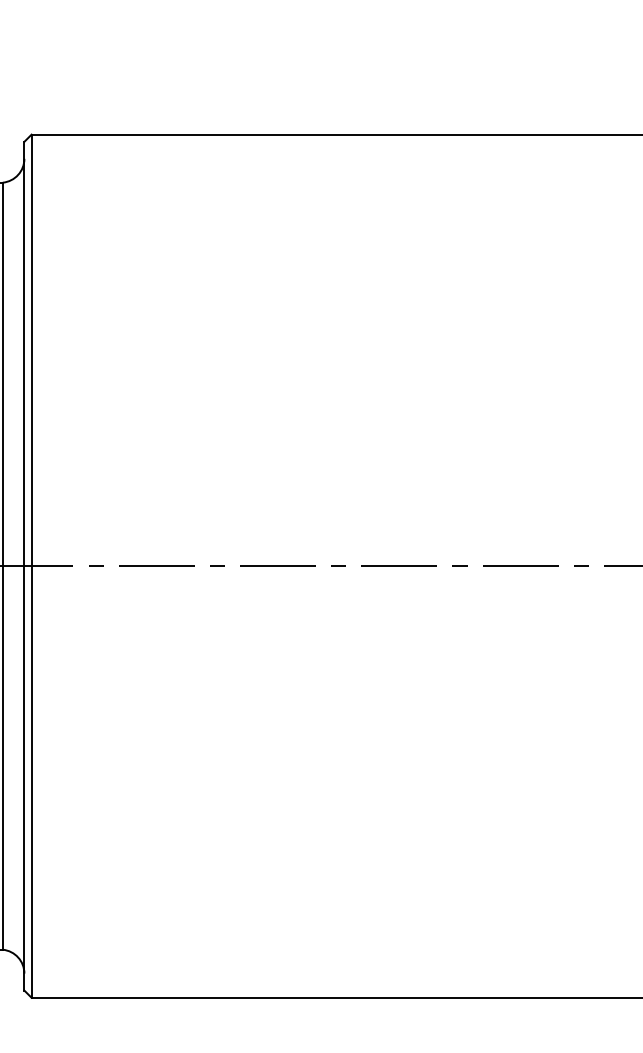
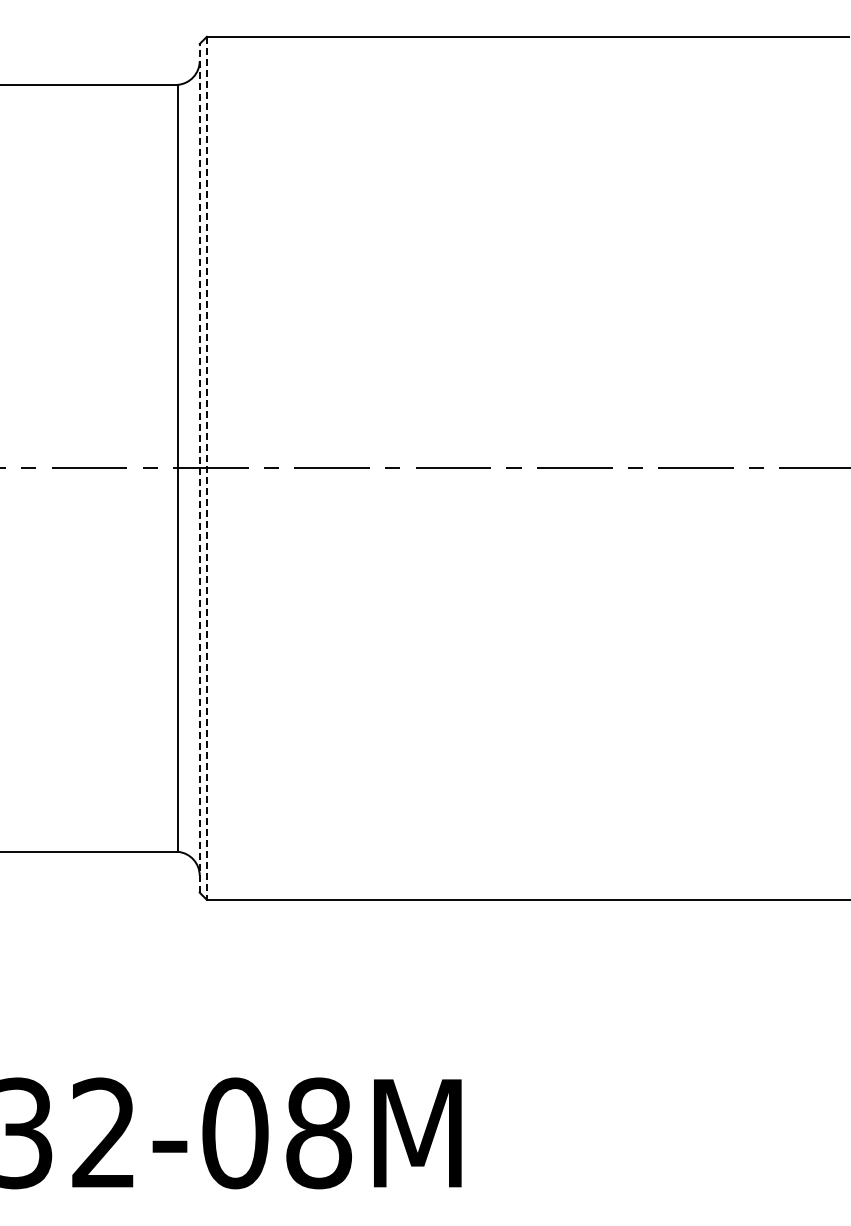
line: (24, 565) -> (199, 467), solid -> dashed
line: (31, 566) -> (206, 468), solid -> dashed

